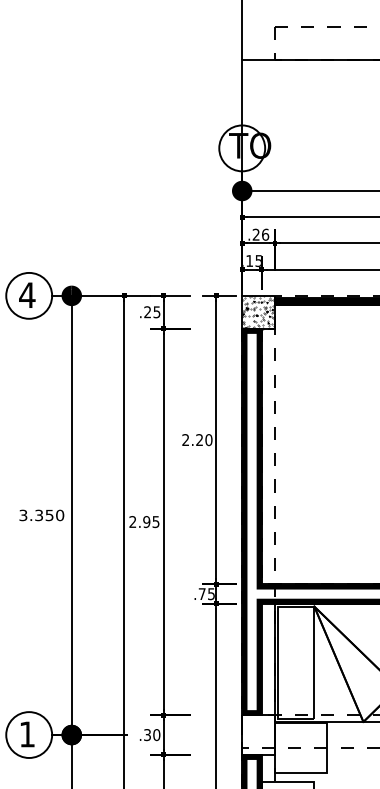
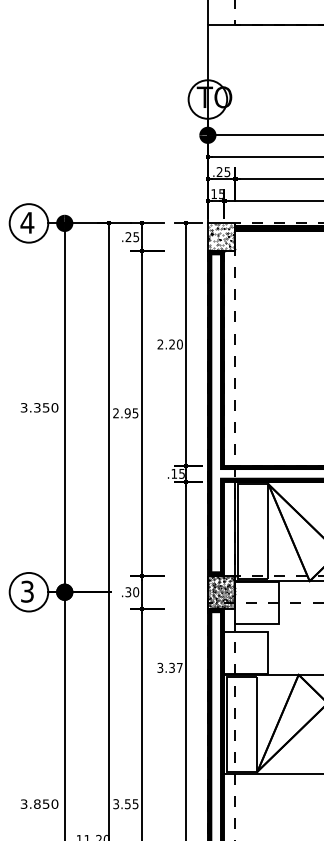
text: (265, 235) -> (227, 172), .26 -> .25
text: (202, 593) -> (174, 473), .75 -> .15
text: (27, 734) -> (27, 591), 1 -> 3
hatch: (258, 734) -> (221, 591), added

